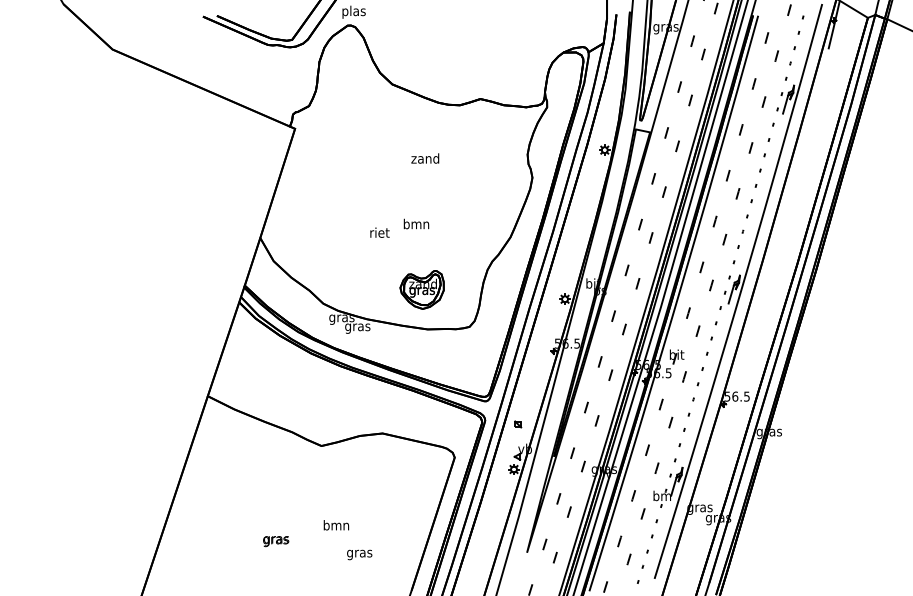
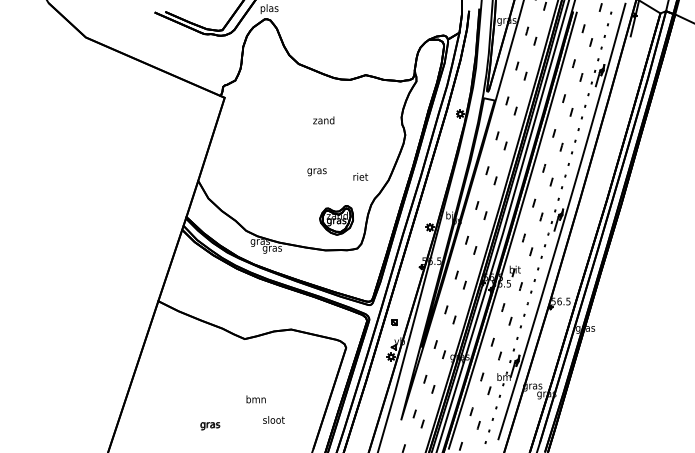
text: (416, 224) -> (317, 170), bmn -> gras
text: (379, 232) -> (360, 176), moved
part: (421, 289) -> (336, 220), moved
text: (276, 541) -> (210, 426), moved
text: (359, 553) -> (273, 420), gras -> sloot

